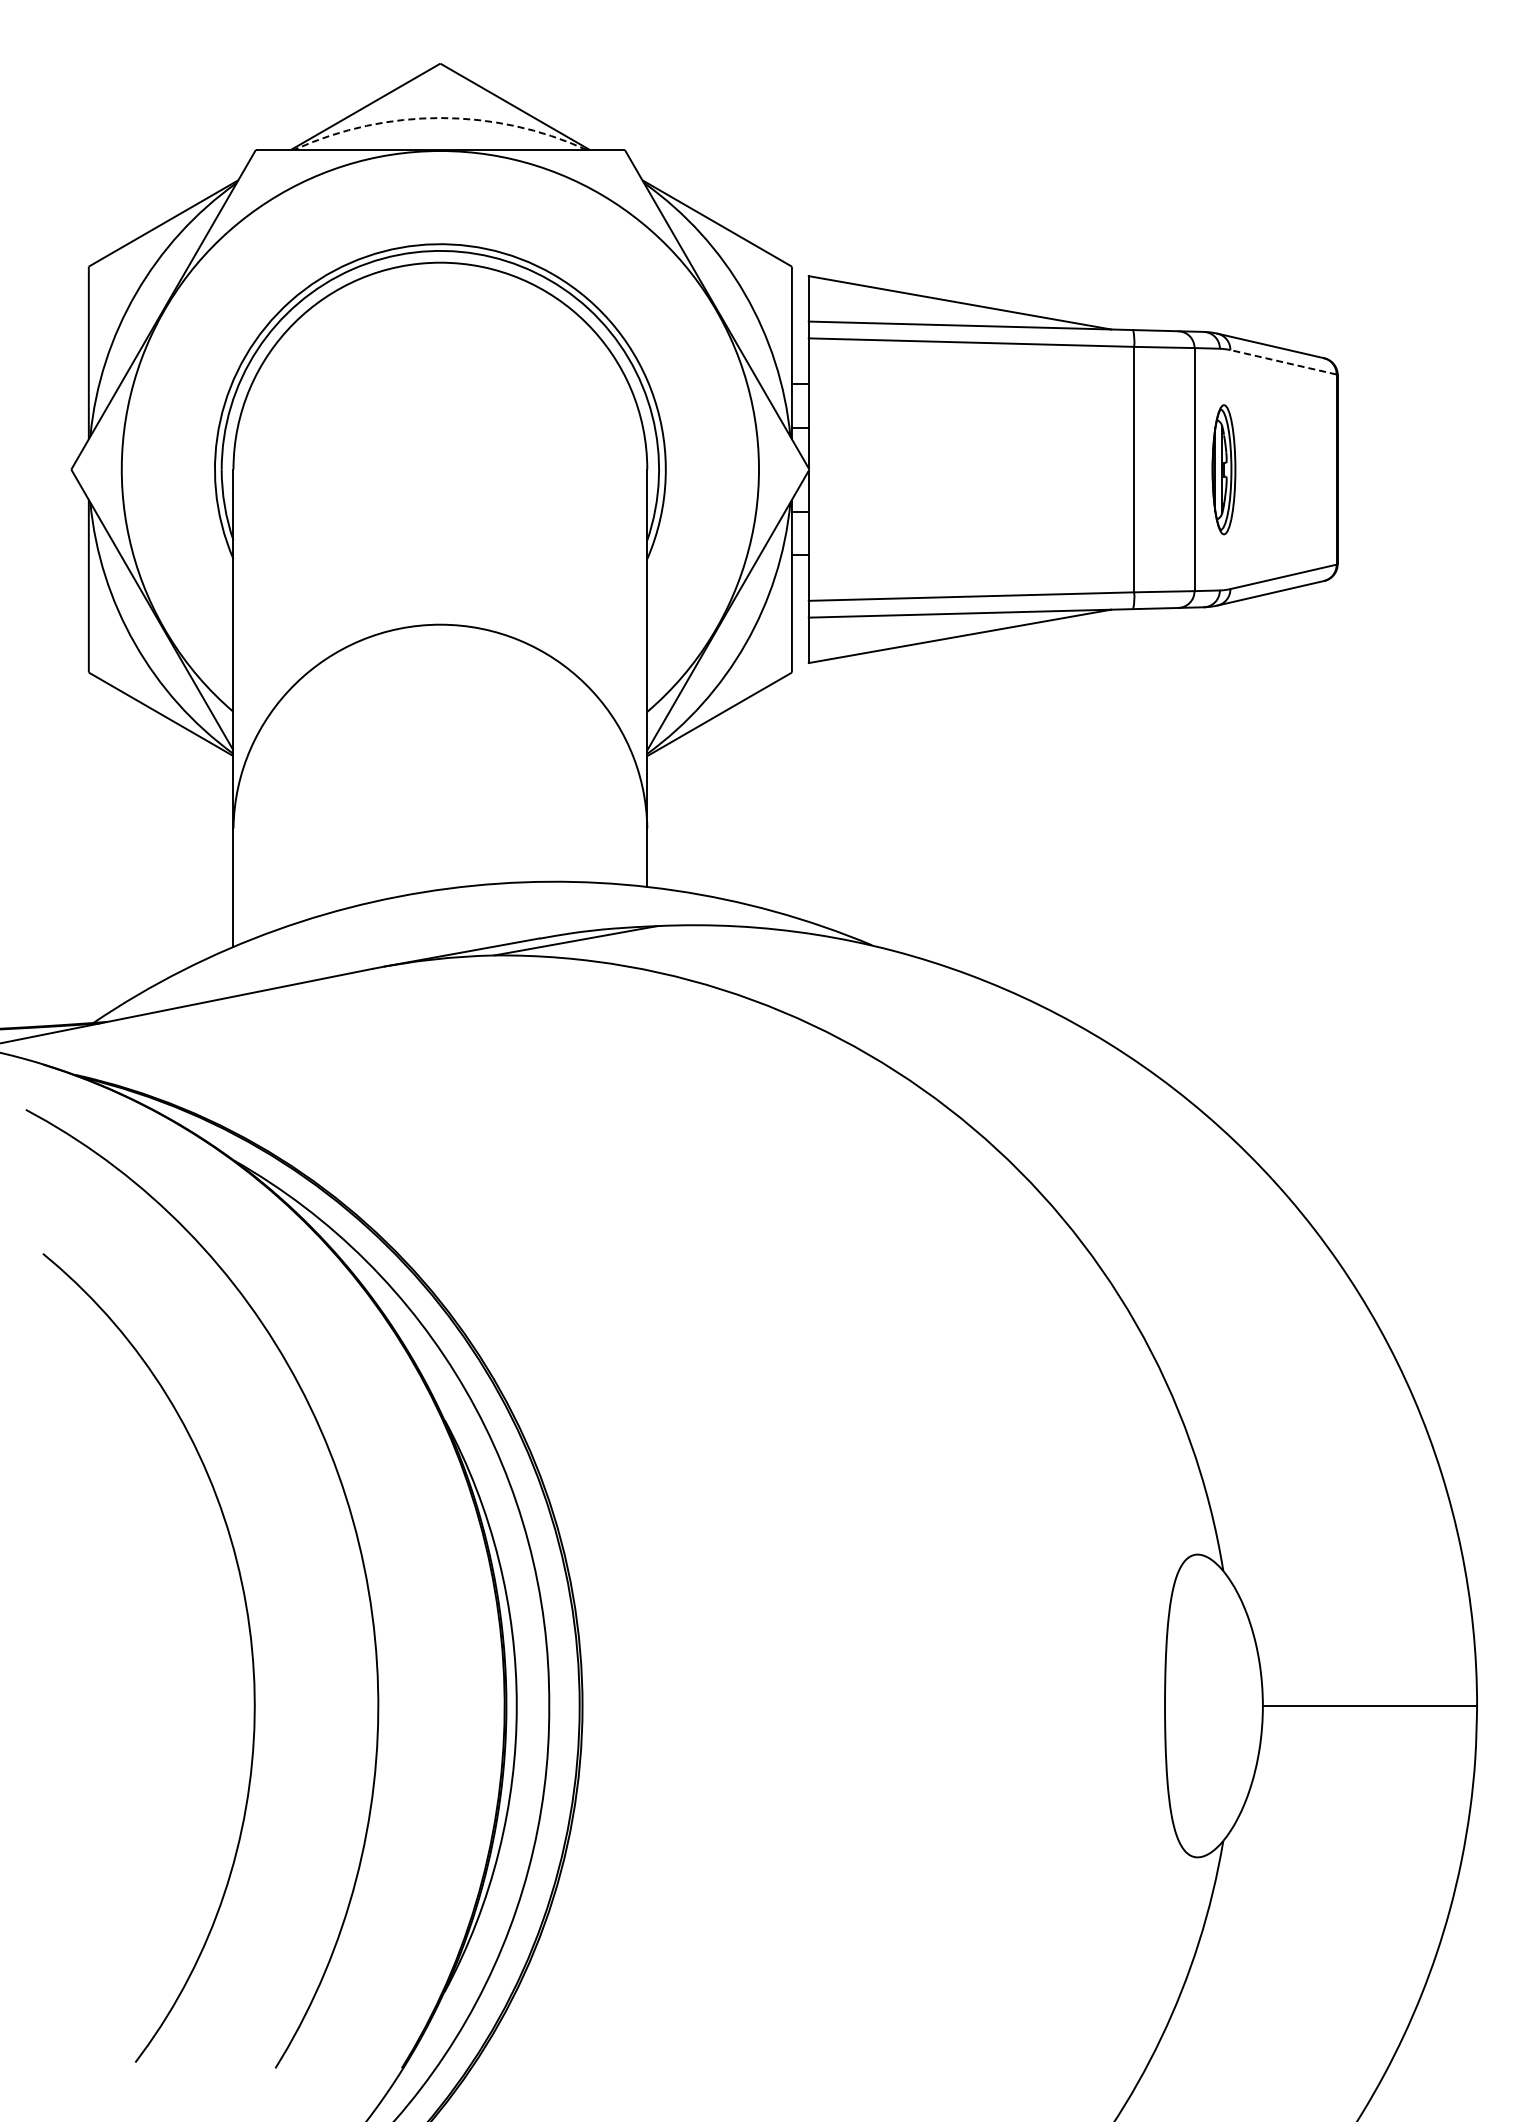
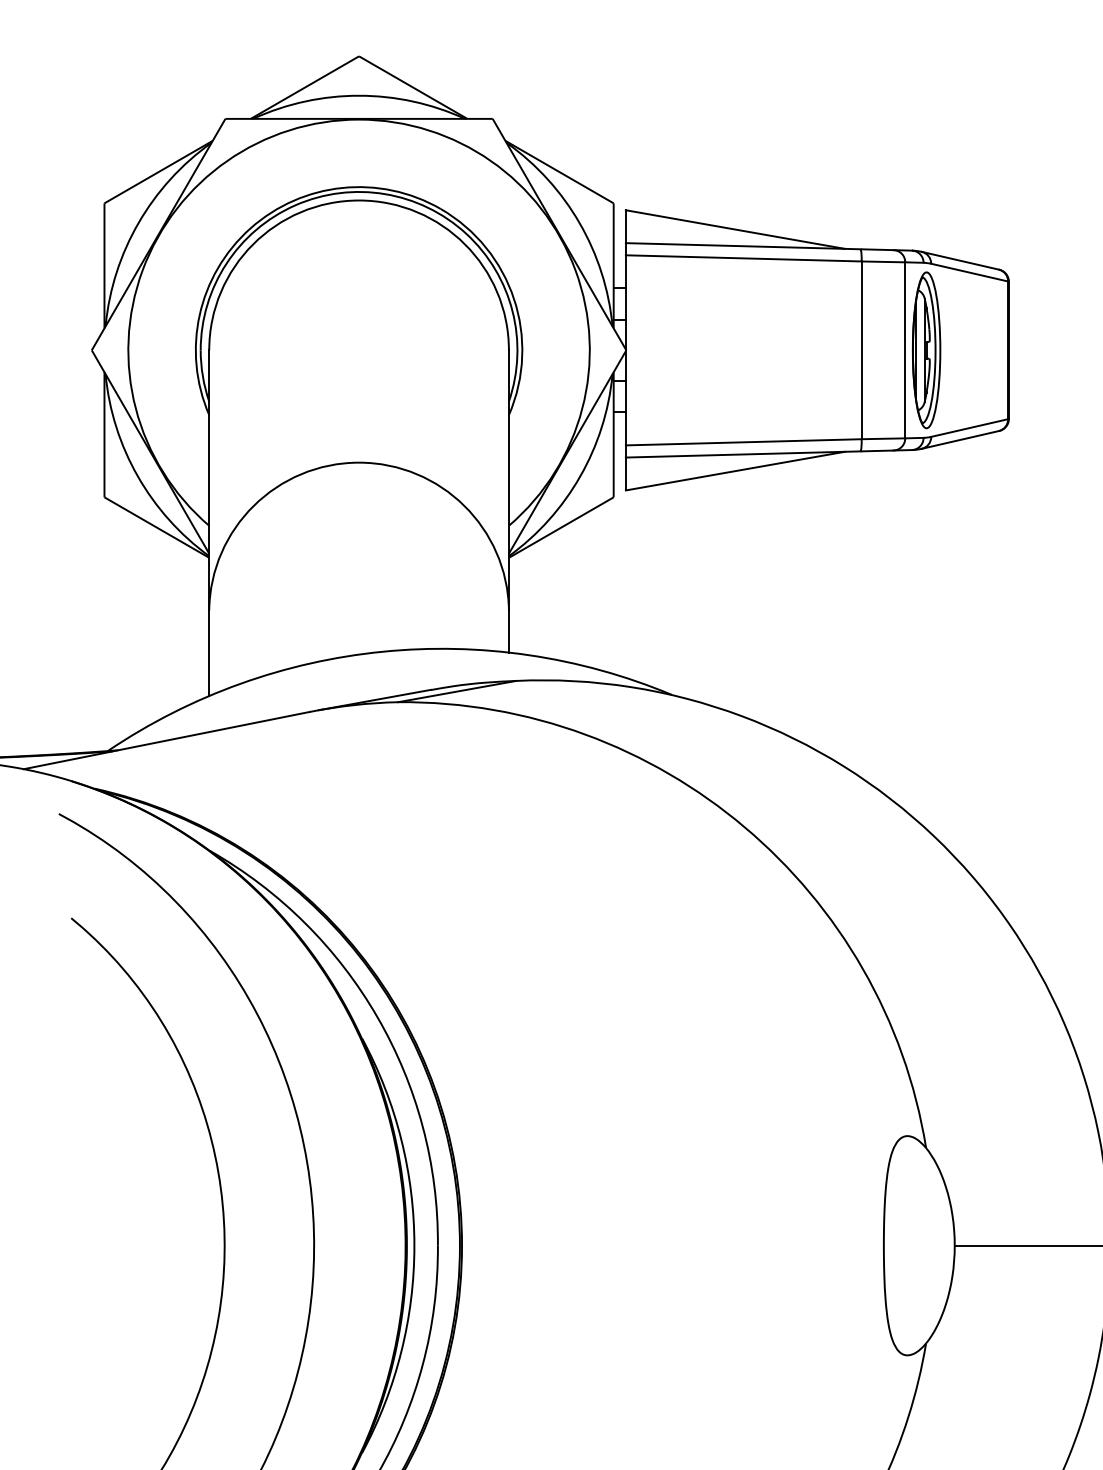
arc: (440, 118) -> (359, 96), dashed -> solid
line: (1283, 362) -> (969, 272), dashed -> solid
part: (1223, 469) -> (926, 350), size x1.67

